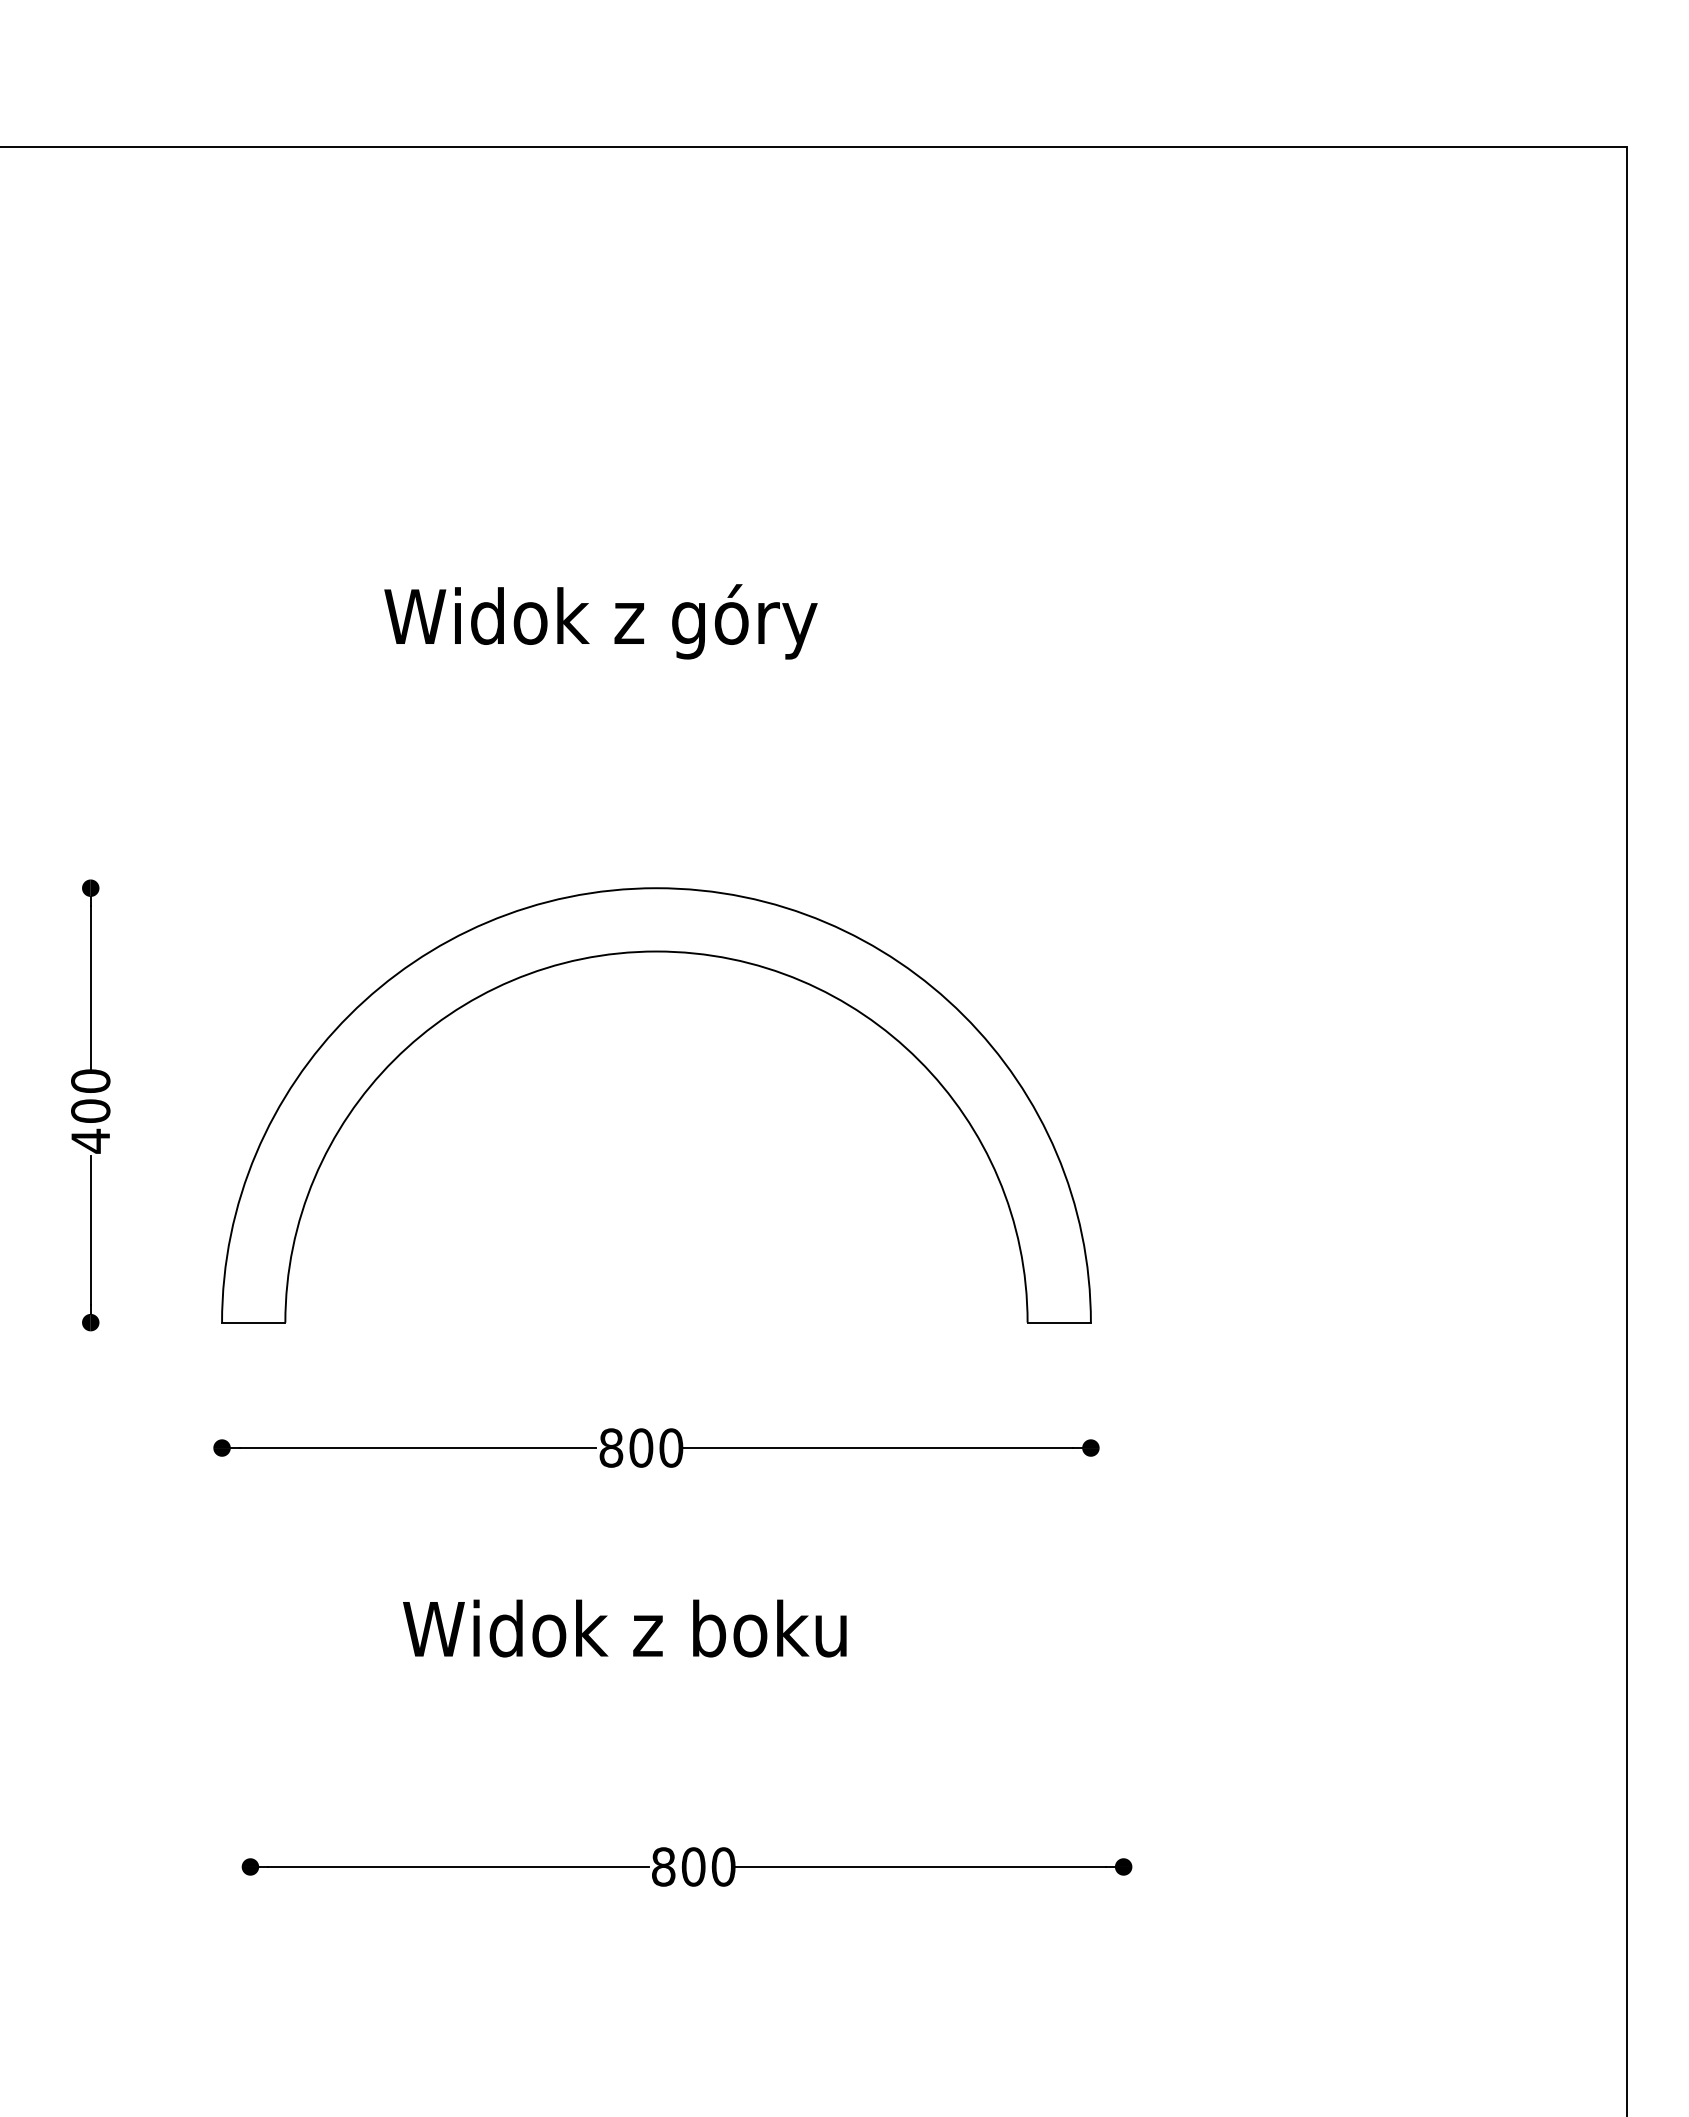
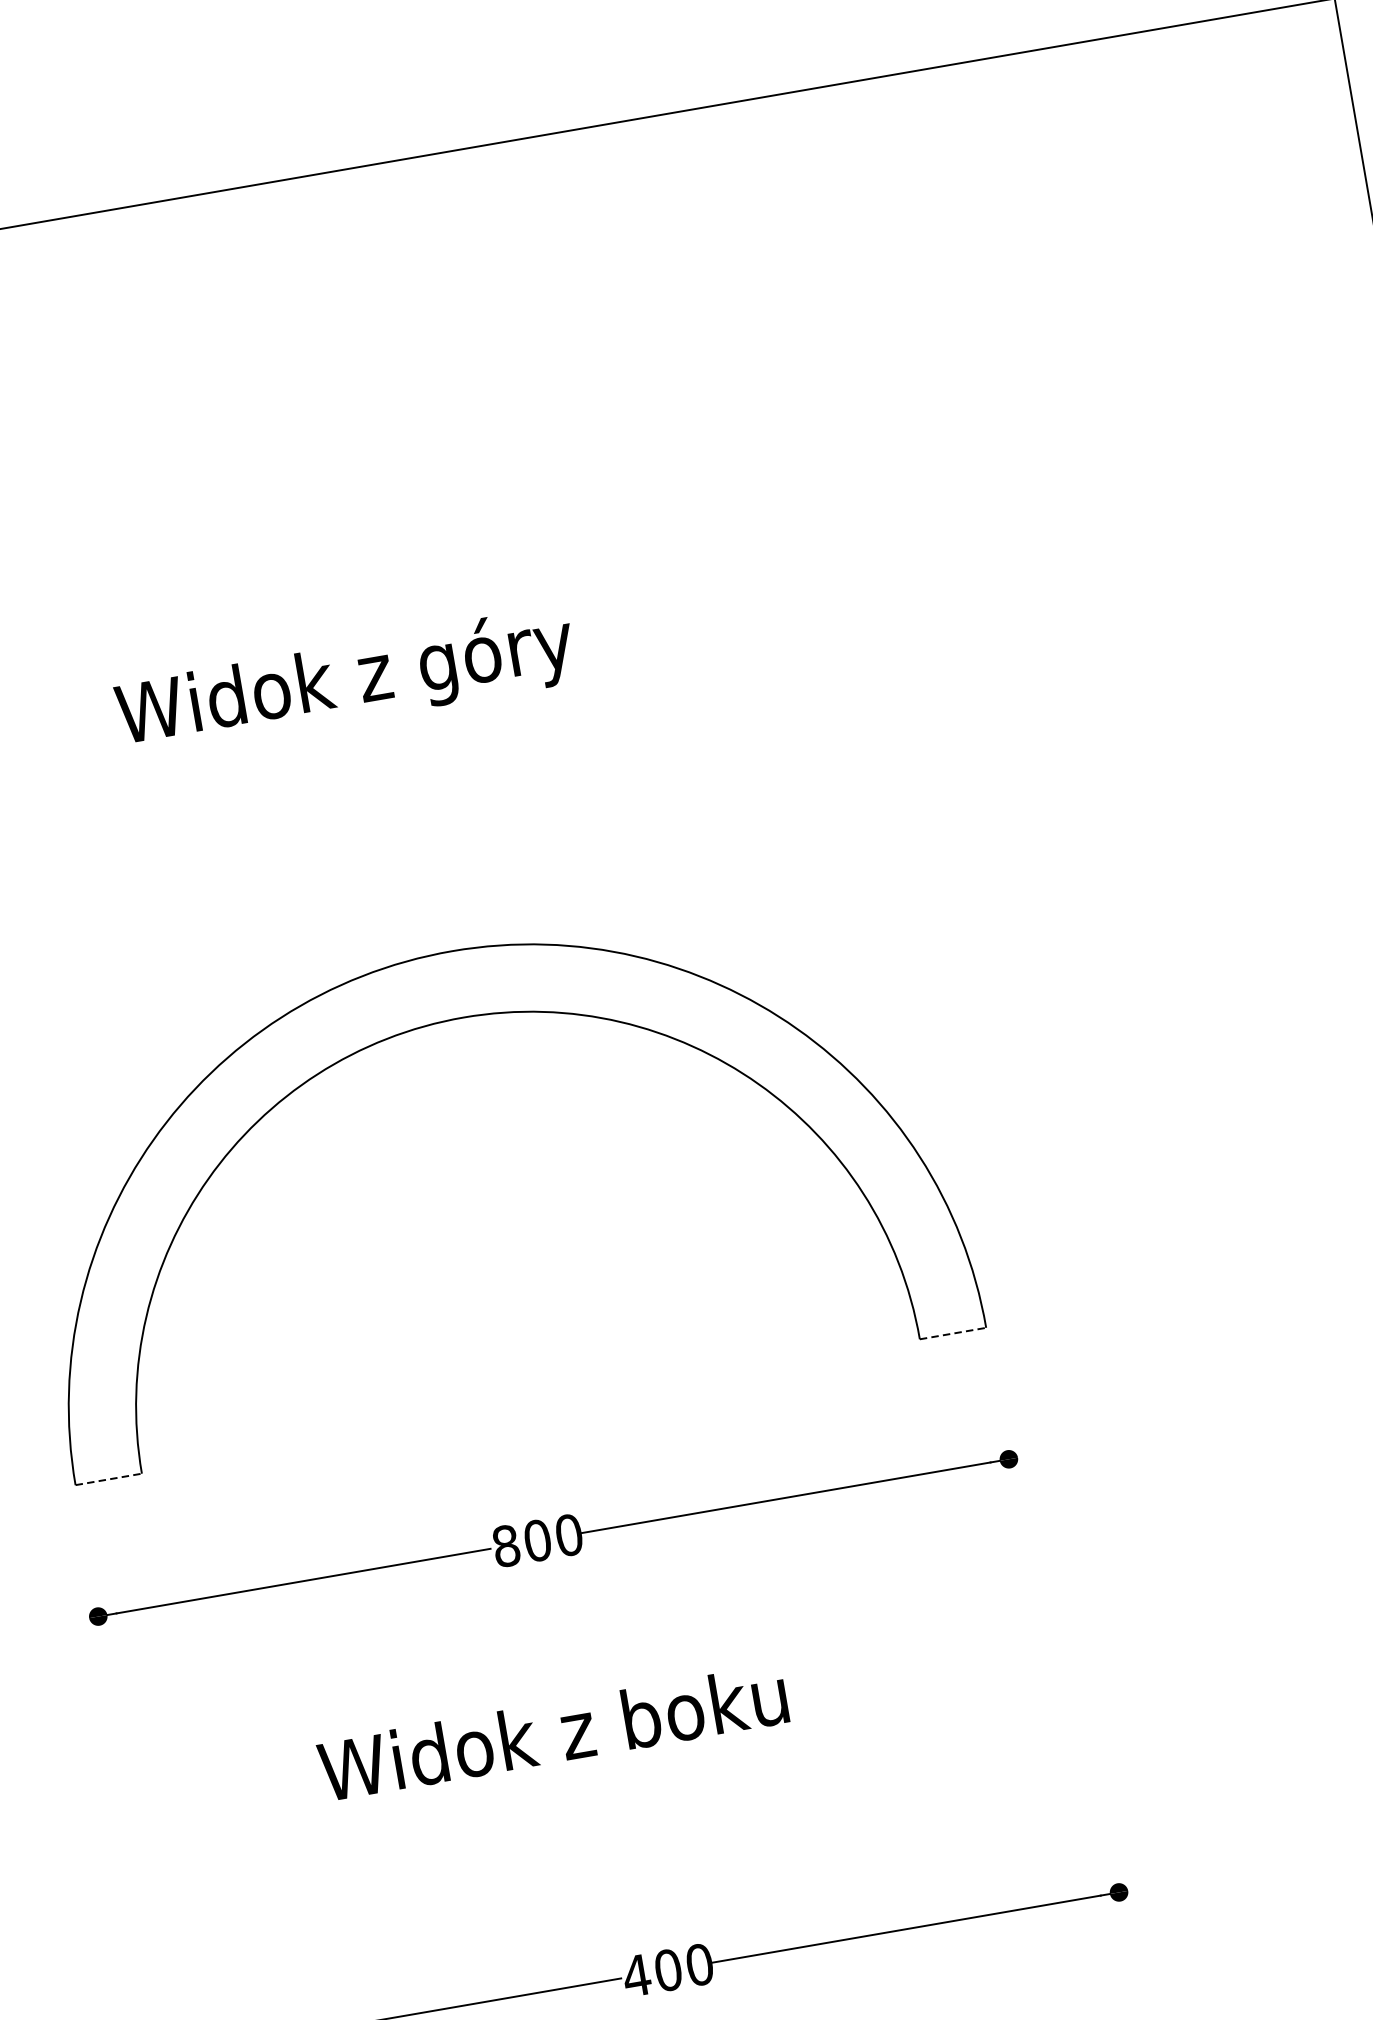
line: (253, 1322) -> (108, 1479), solid -> dashed
line: (1059, 1322) -> (953, 1333), solid -> dashed
text: (663, 1866) -> (636, 1975), 800 -> 400

